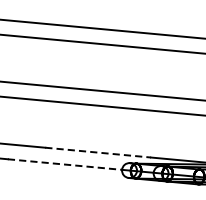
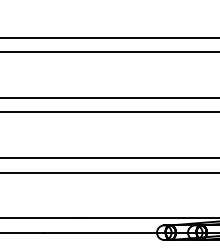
line: (98, 153) -> (132, 218), dashed -> solid
line: (65, 164) -> (101, 232), dashed -> solid

